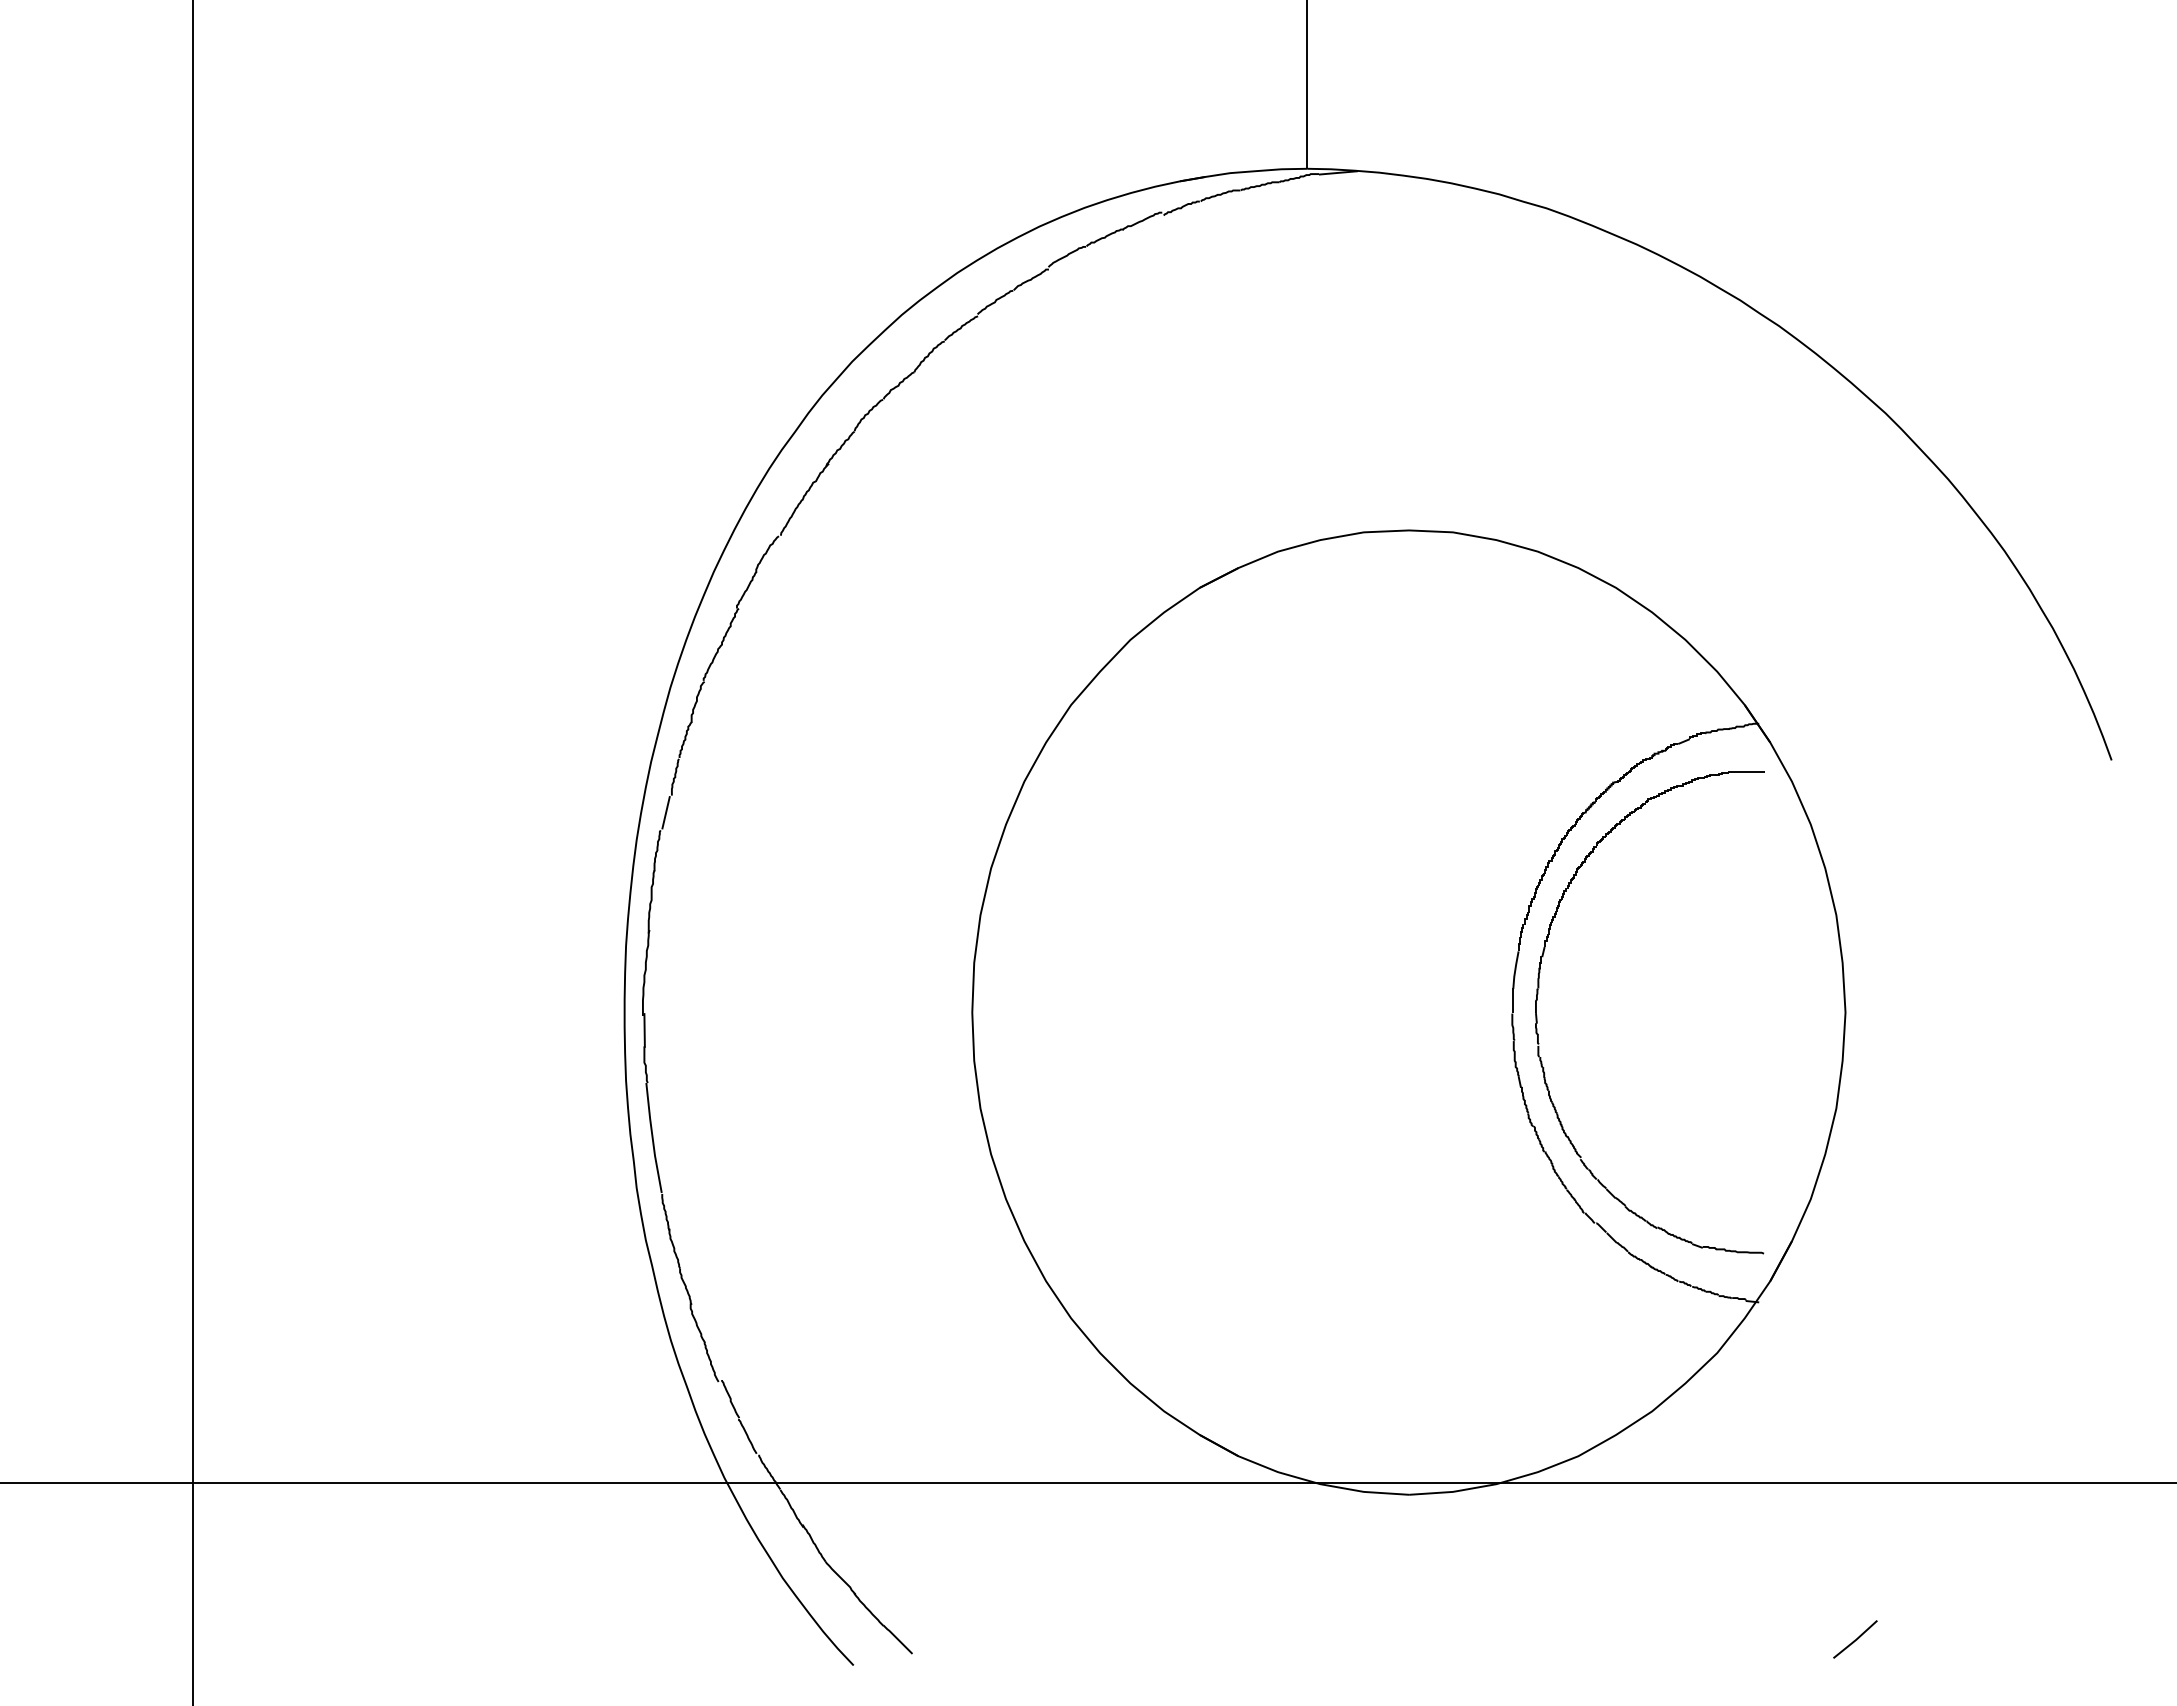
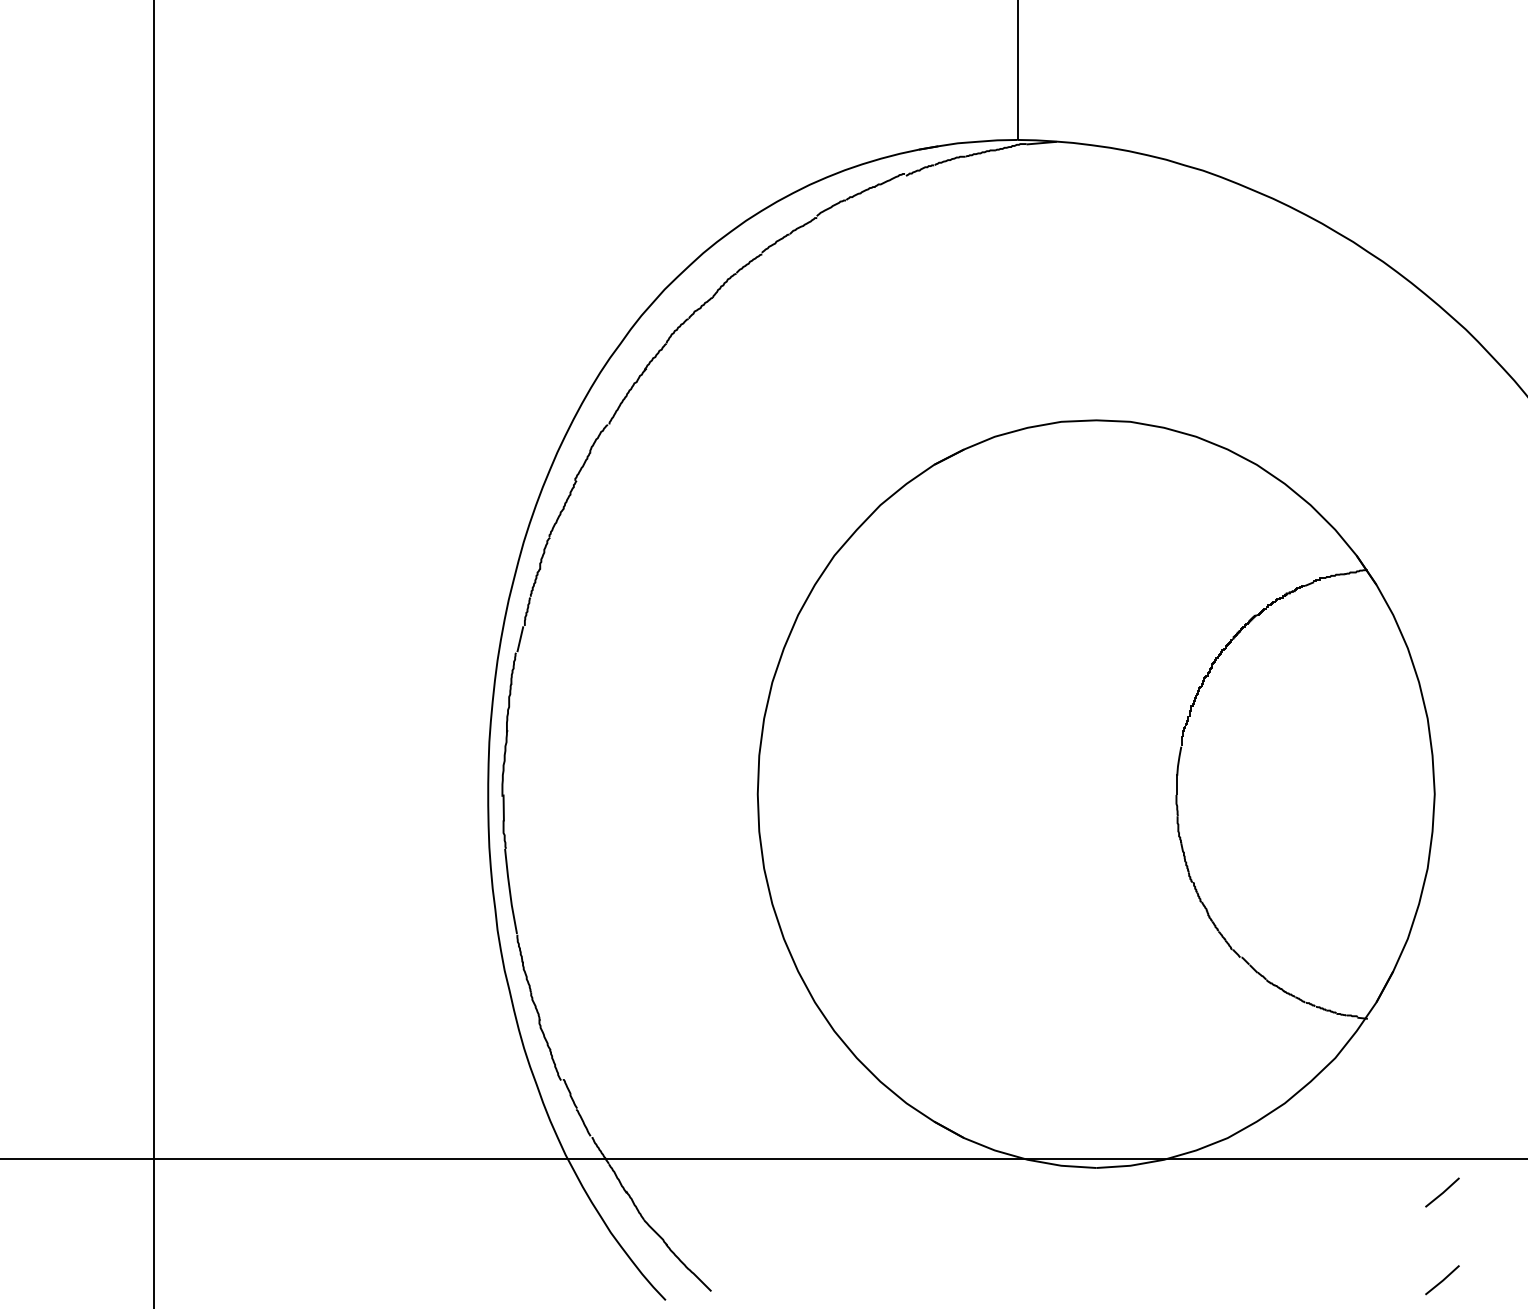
part: (1537, 1015) -> (1195, 796), removed
line: (1855, 1526) -> (1442, 1192), added

